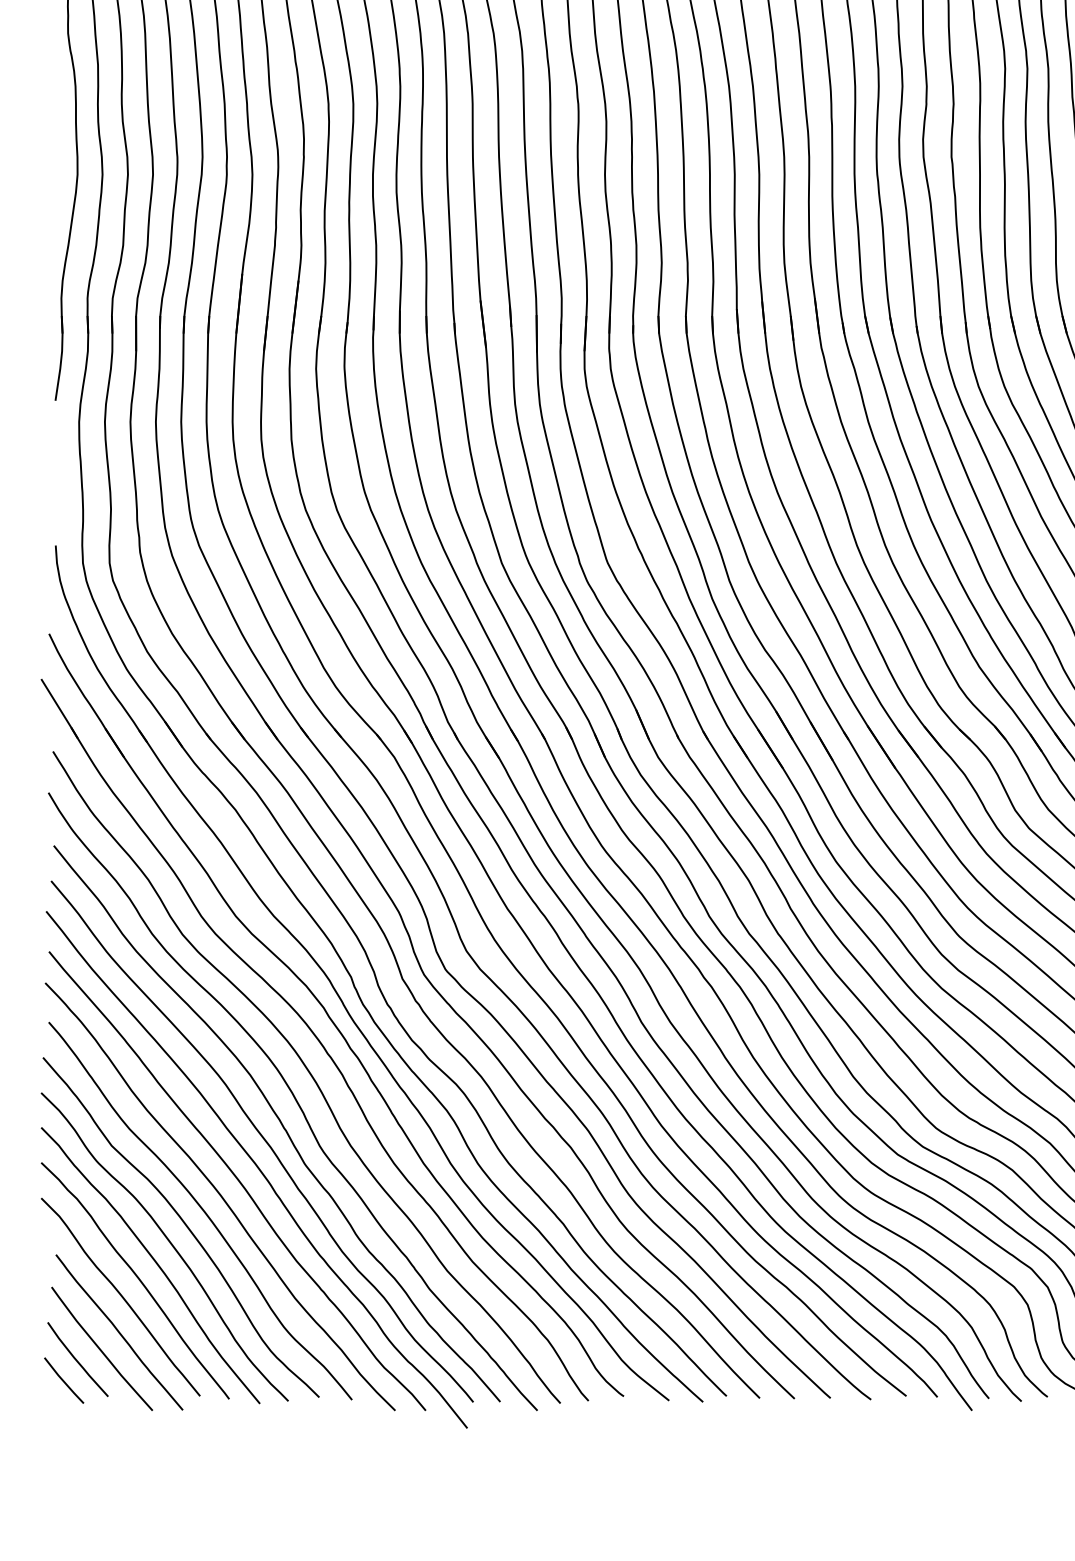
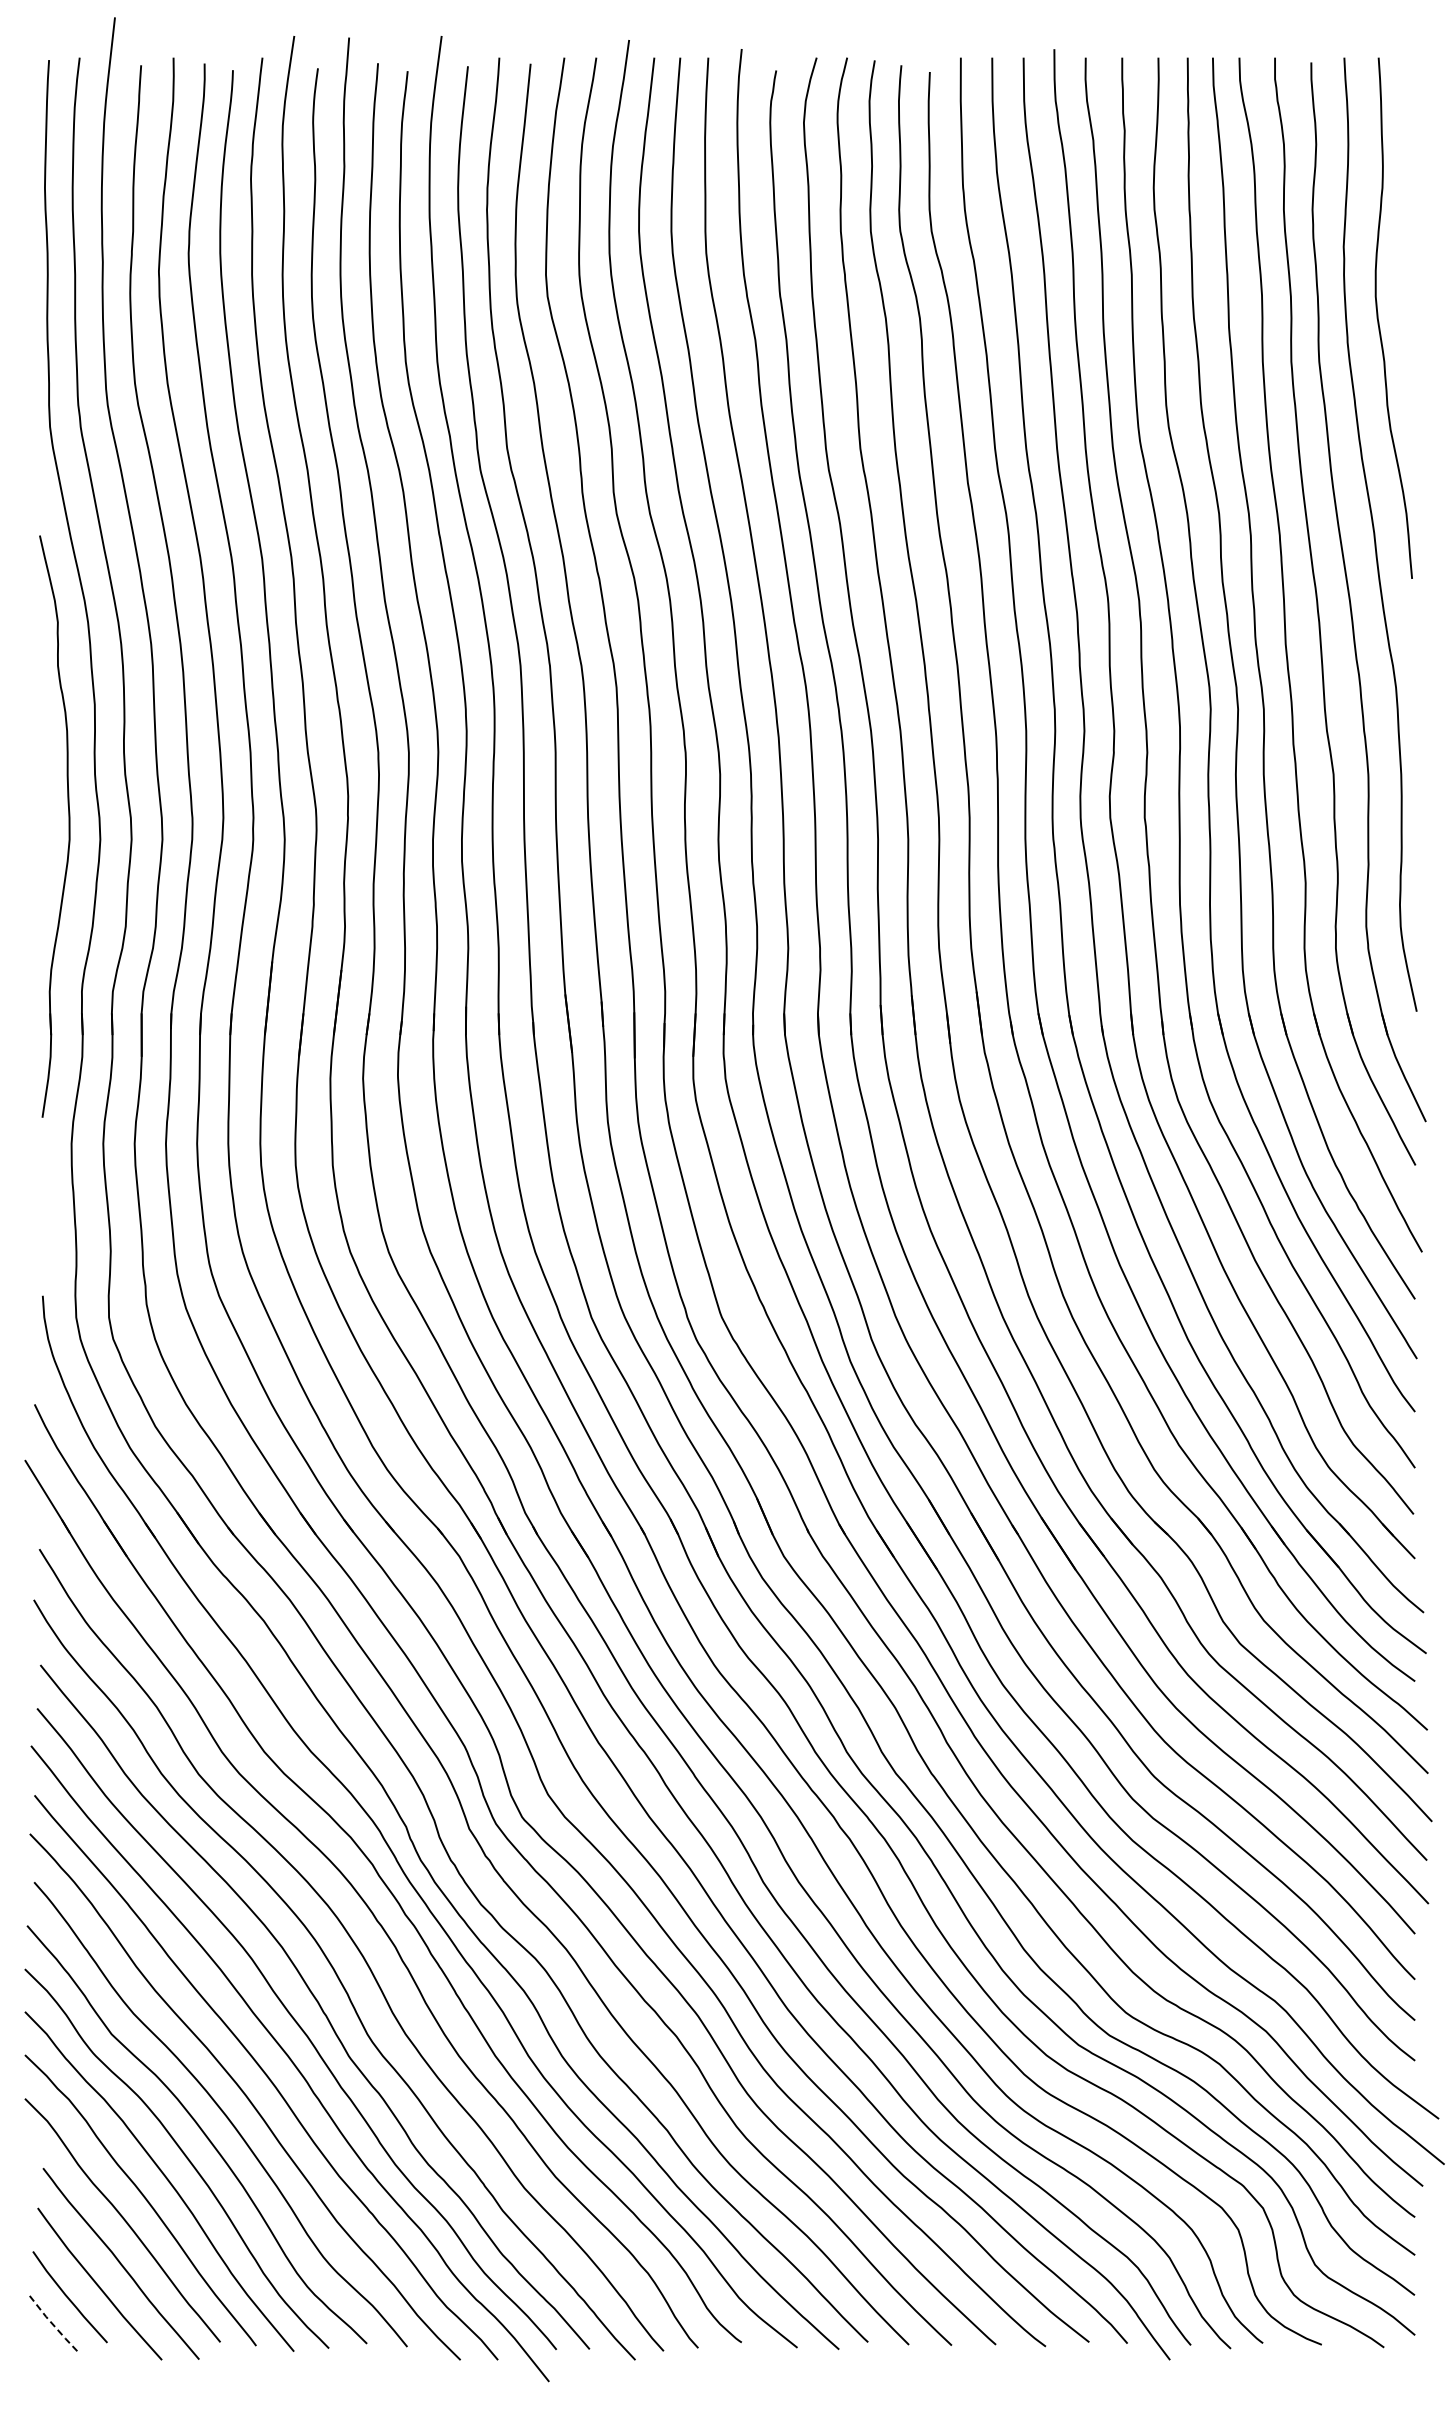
line: (63, 1380) -> (52, 2323), solid -> dashed

